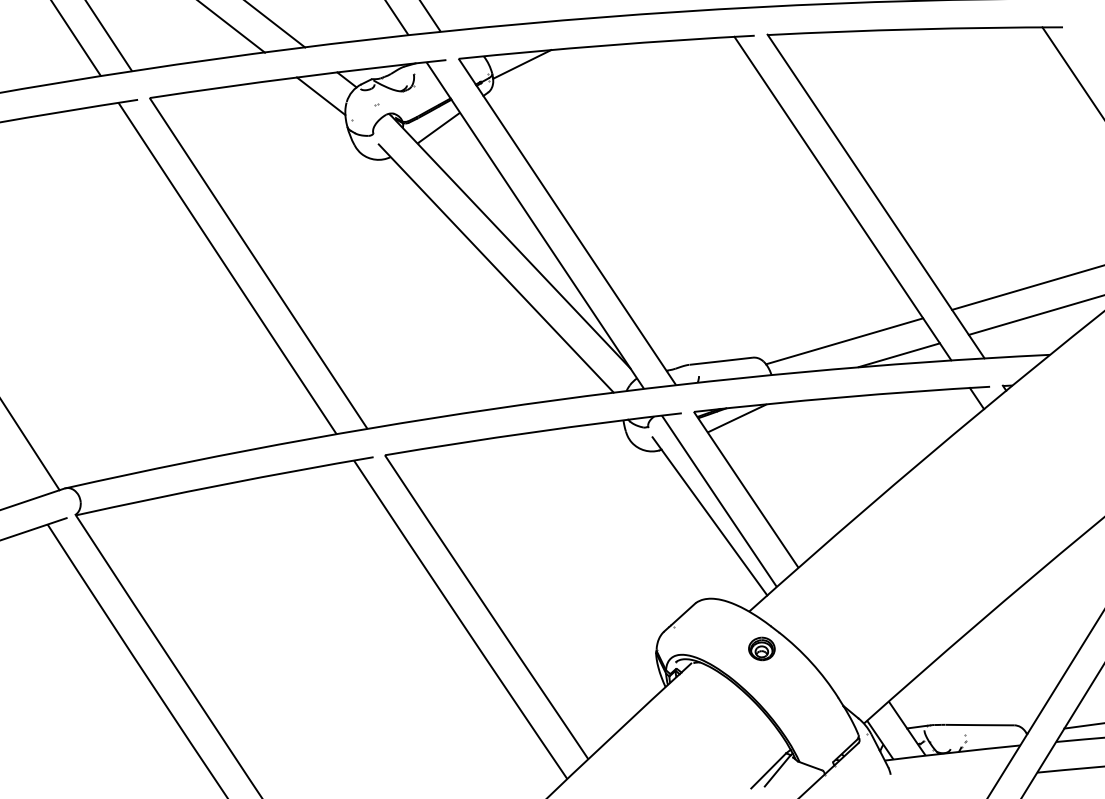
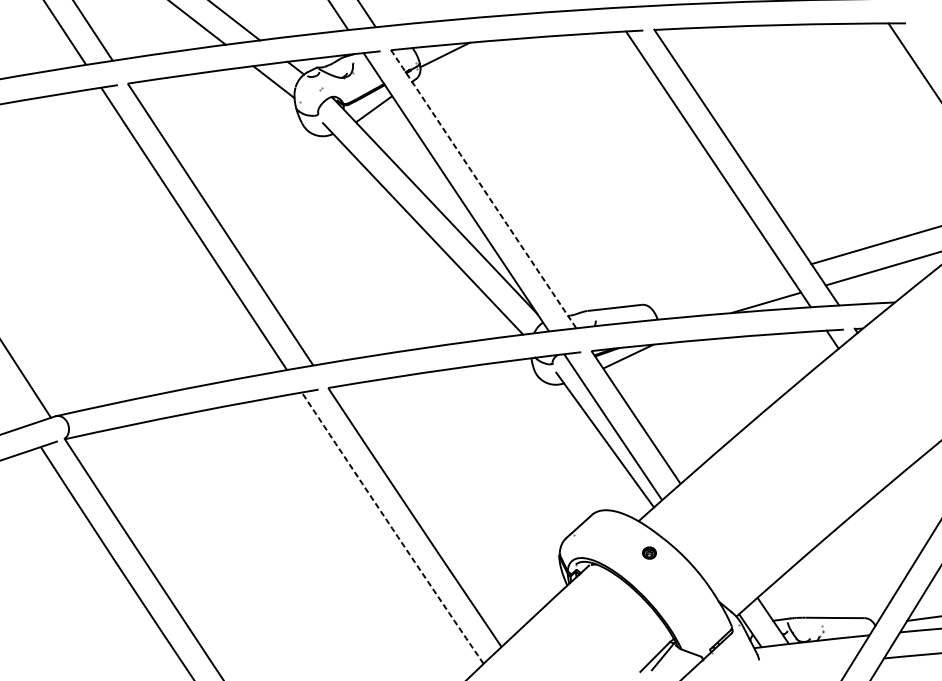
line: (567, 221) -> (483, 188), solid -> dashed
line: (844, 341) -> (719, 291), removed
line: (460, 620) -> (392, 528), solid -> dashed
part: (761, 648) -> (649, 552), size x0.6

